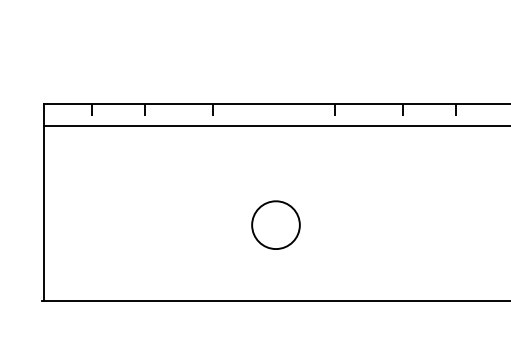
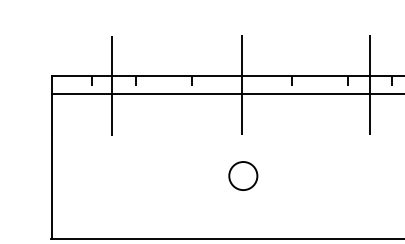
line: (273, 114) -> (241, 84), added
line: (429, 114) -> (369, 84), added
line: (116, 115) -> (112, 85), added
circle: (275, 225) -> (243, 176), size x0.71

